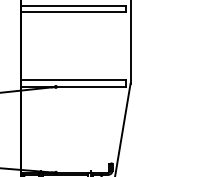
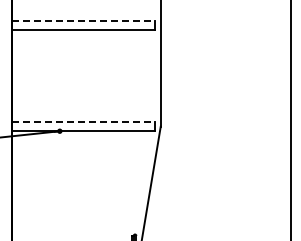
line: (74, 5) -> (84, 21), solid -> dashed
line: (74, 80) -> (84, 122), solid -> dashed

